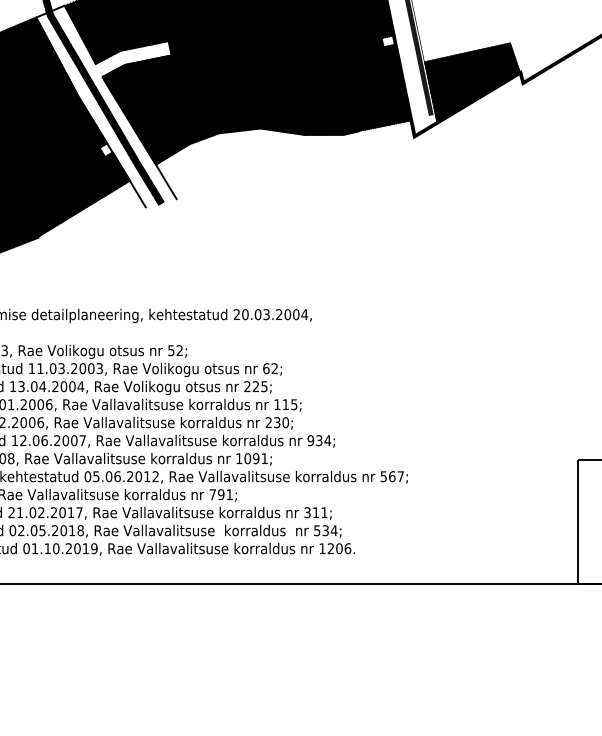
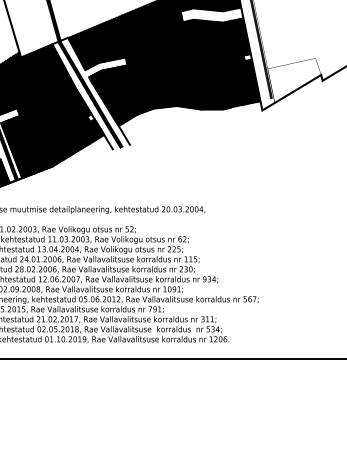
fill: (472, 82) -> (294, 80), removed

